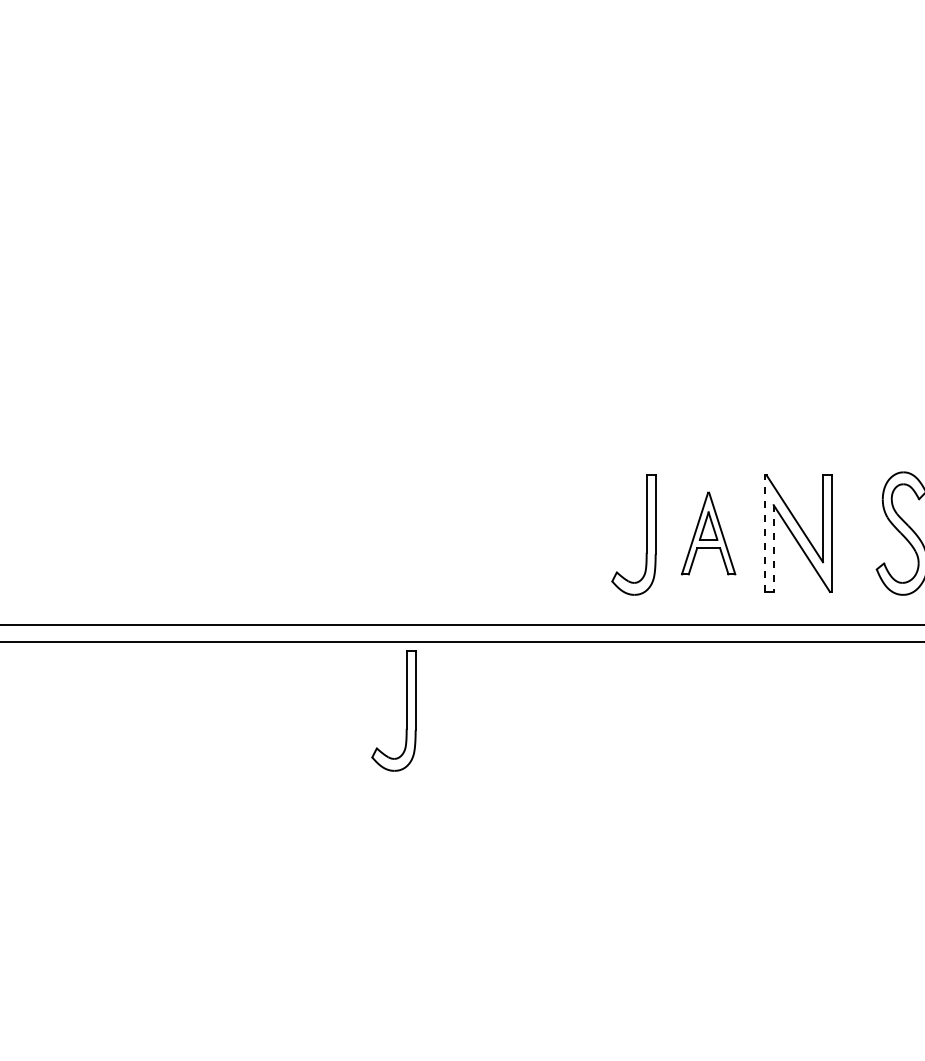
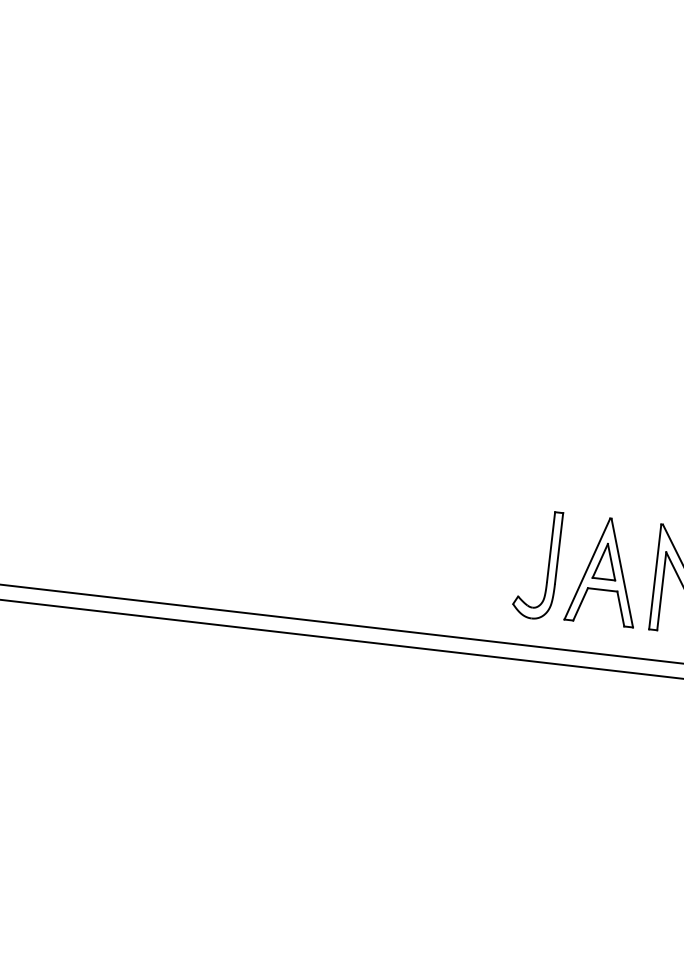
part: (708, 533) -> (604, 570), size x1.43
line: (764, 533) -> (655, 576), dashed -> solid
line: (773, 549) -> (661, 592), dashed -> solid
part: (406, 710) -> (314, 698), removed

